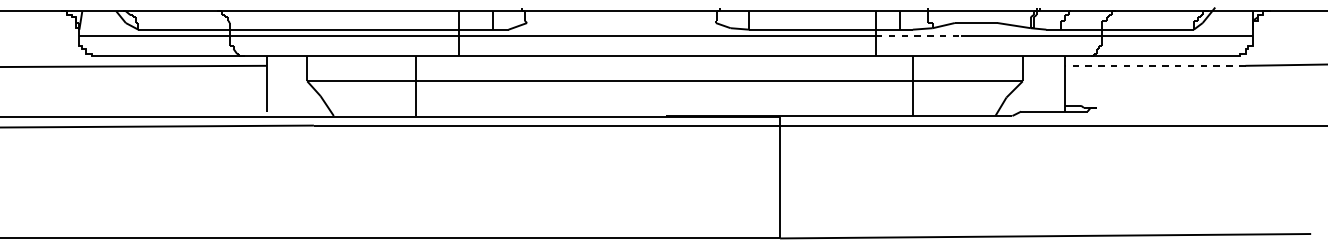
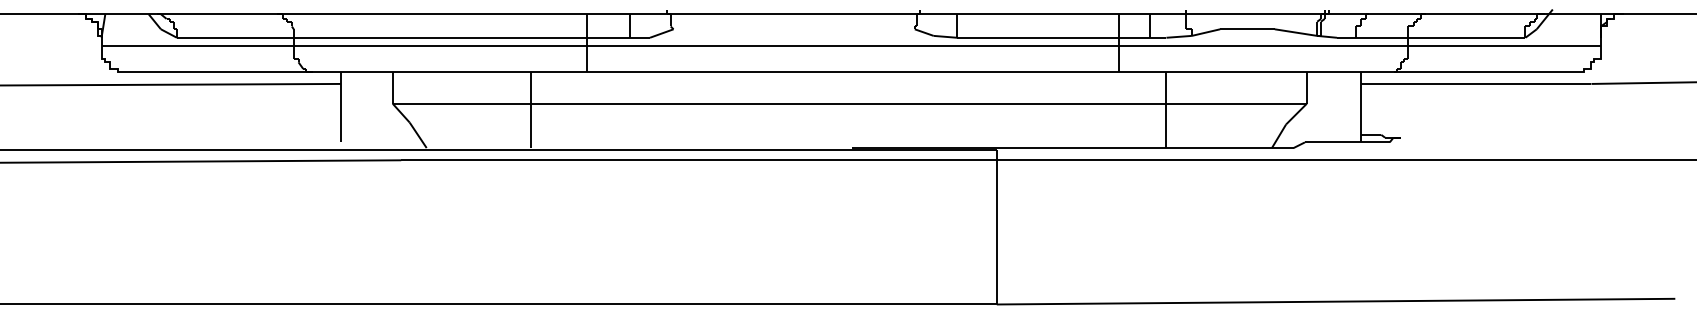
line: (918, 36) -> (1173, 46), dashed -> solid
line: (1154, 65) -> (1475, 83), dashed -> solid

